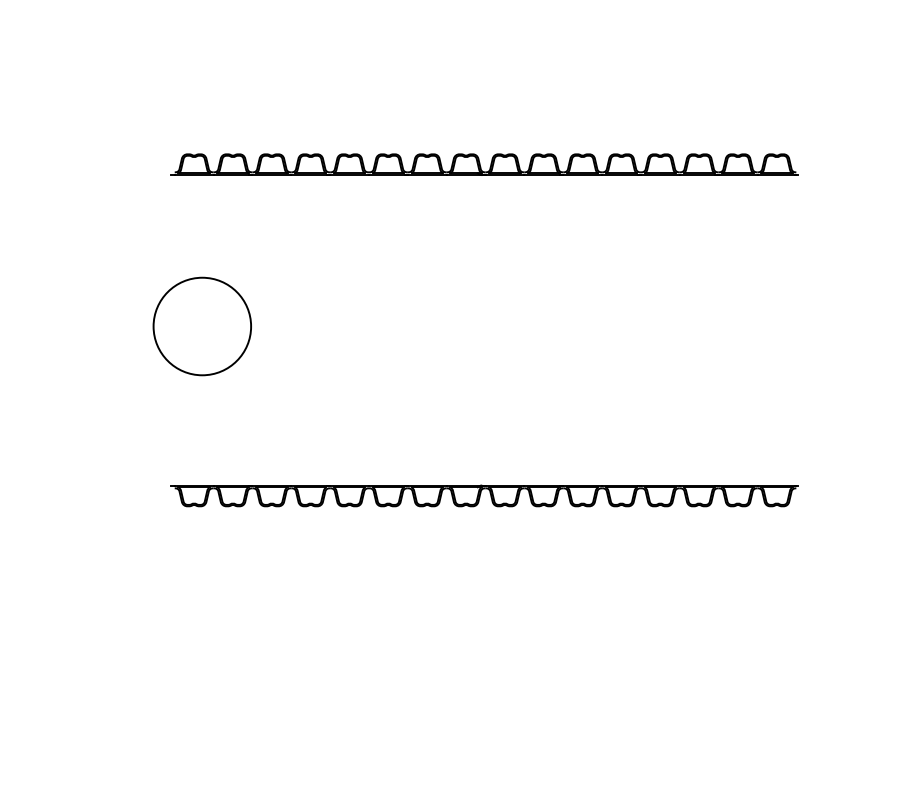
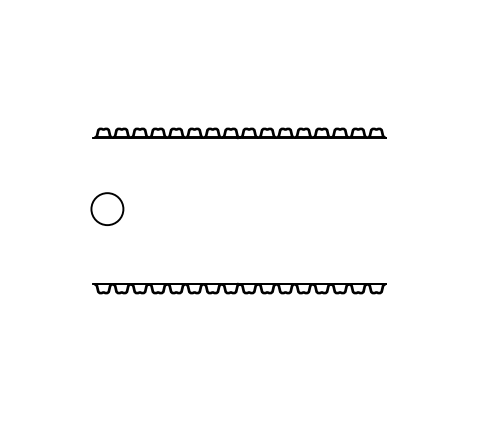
circle: (202, 324) -> (107, 208), size x0.7

